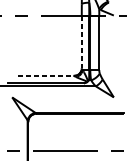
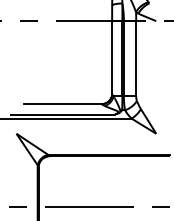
line: (82, 42) -> (112, 58), dashed -> solid
line: (46, 76) -> (63, 104), dashed -> solid

